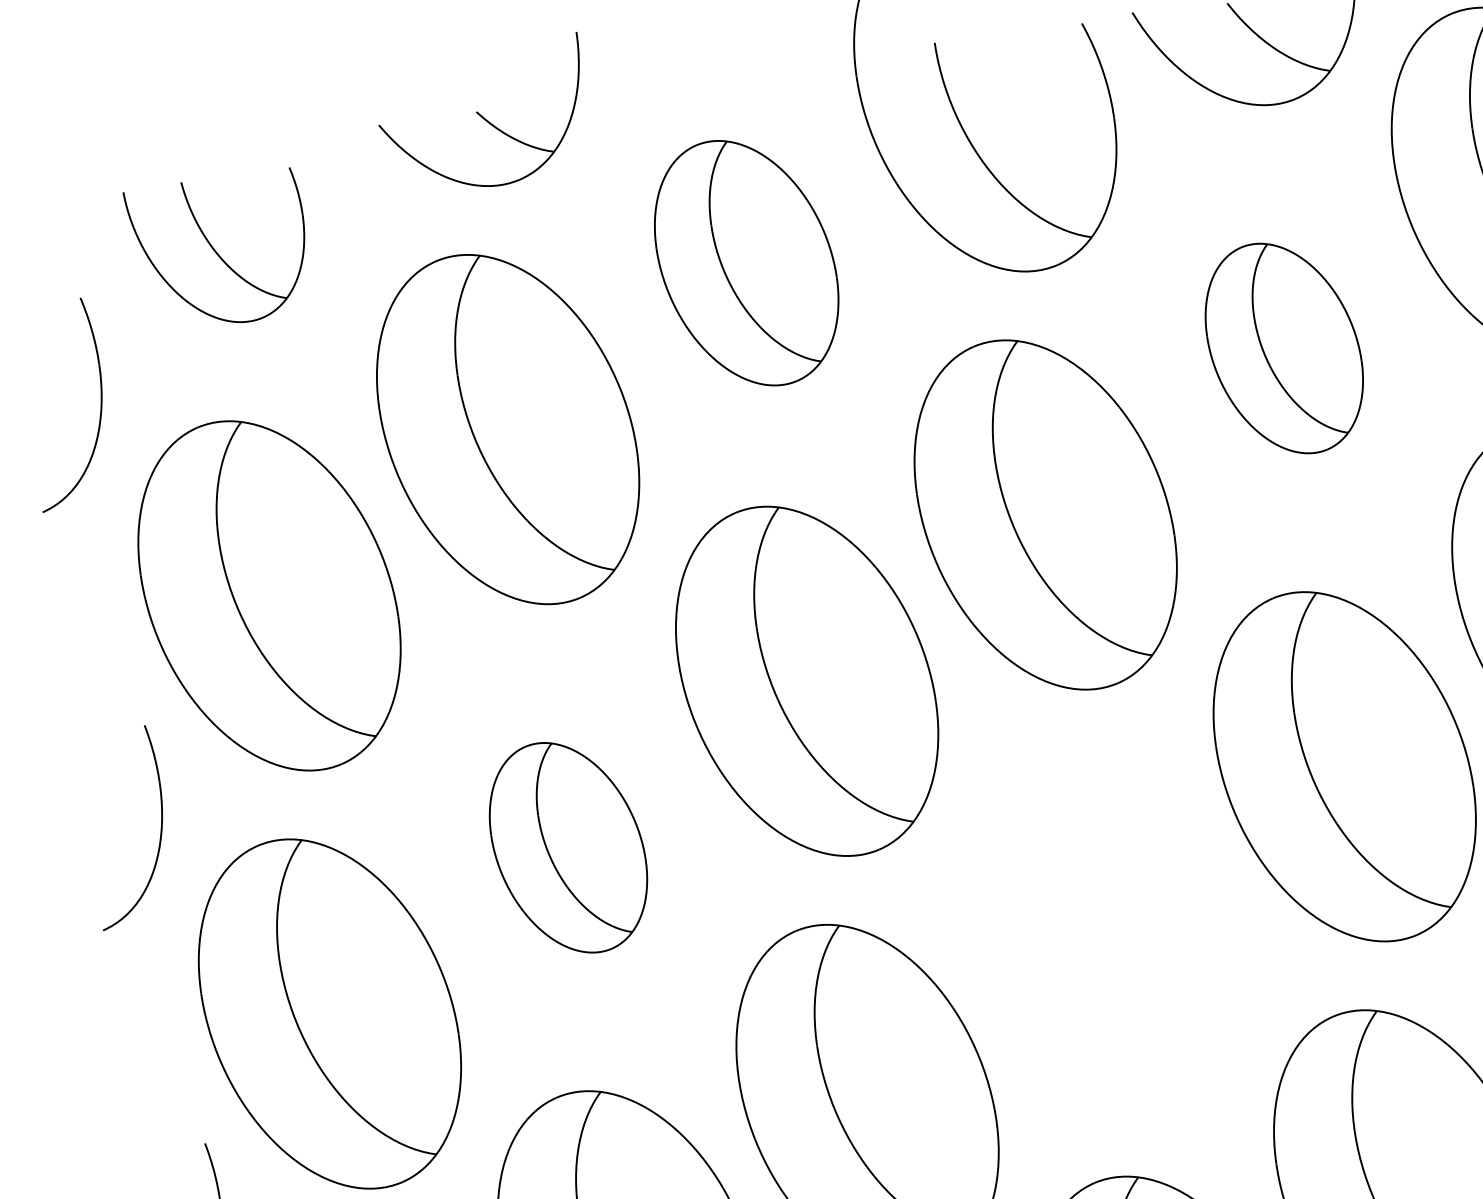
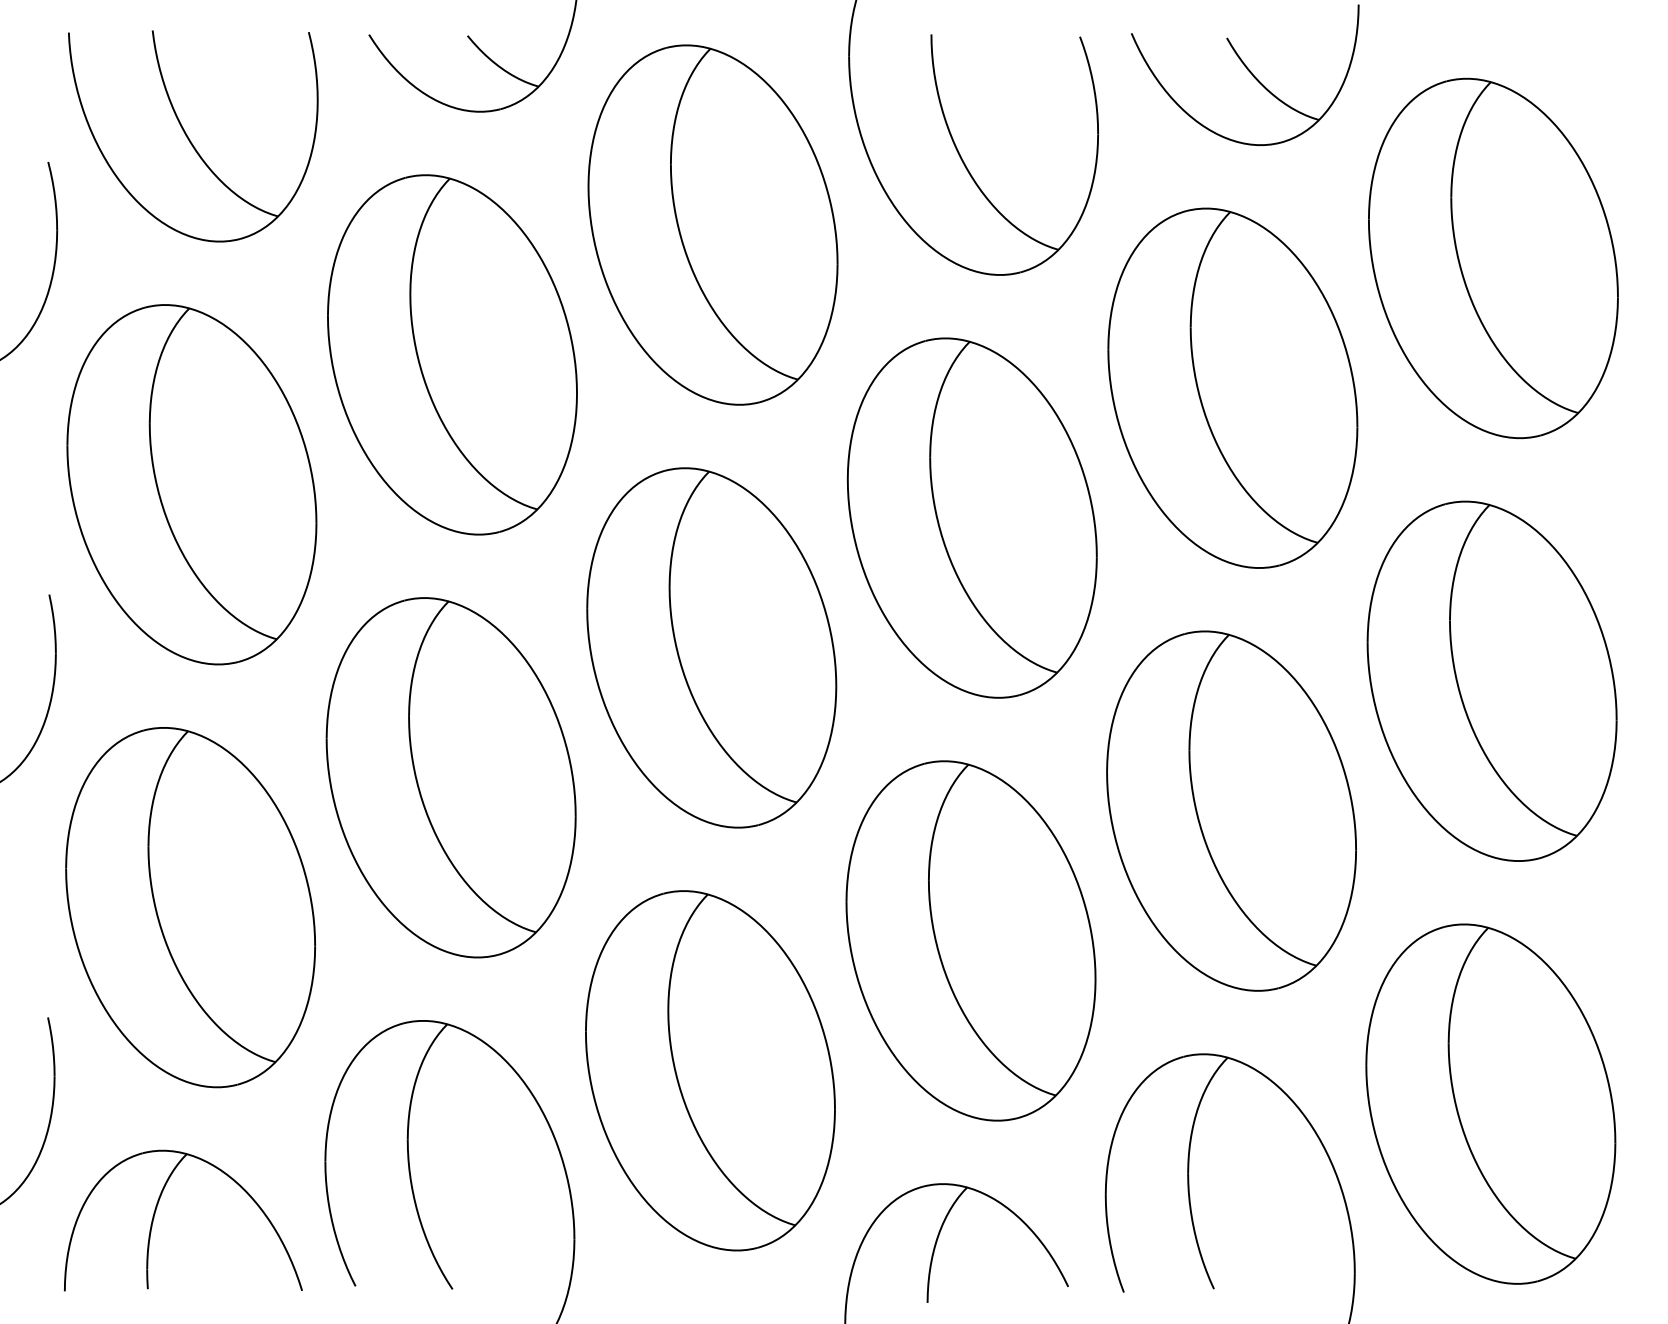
part: (220, 251) -> (193, 136), size x1.43
part: (746, 262) -> (712, 224), size x1.43
part: (1283, 347) -> (1232, 387), size x1.67
part: (567, 847) -> (450, 777), size x1.67
part: (1105, 932) -> (970, 940), added

